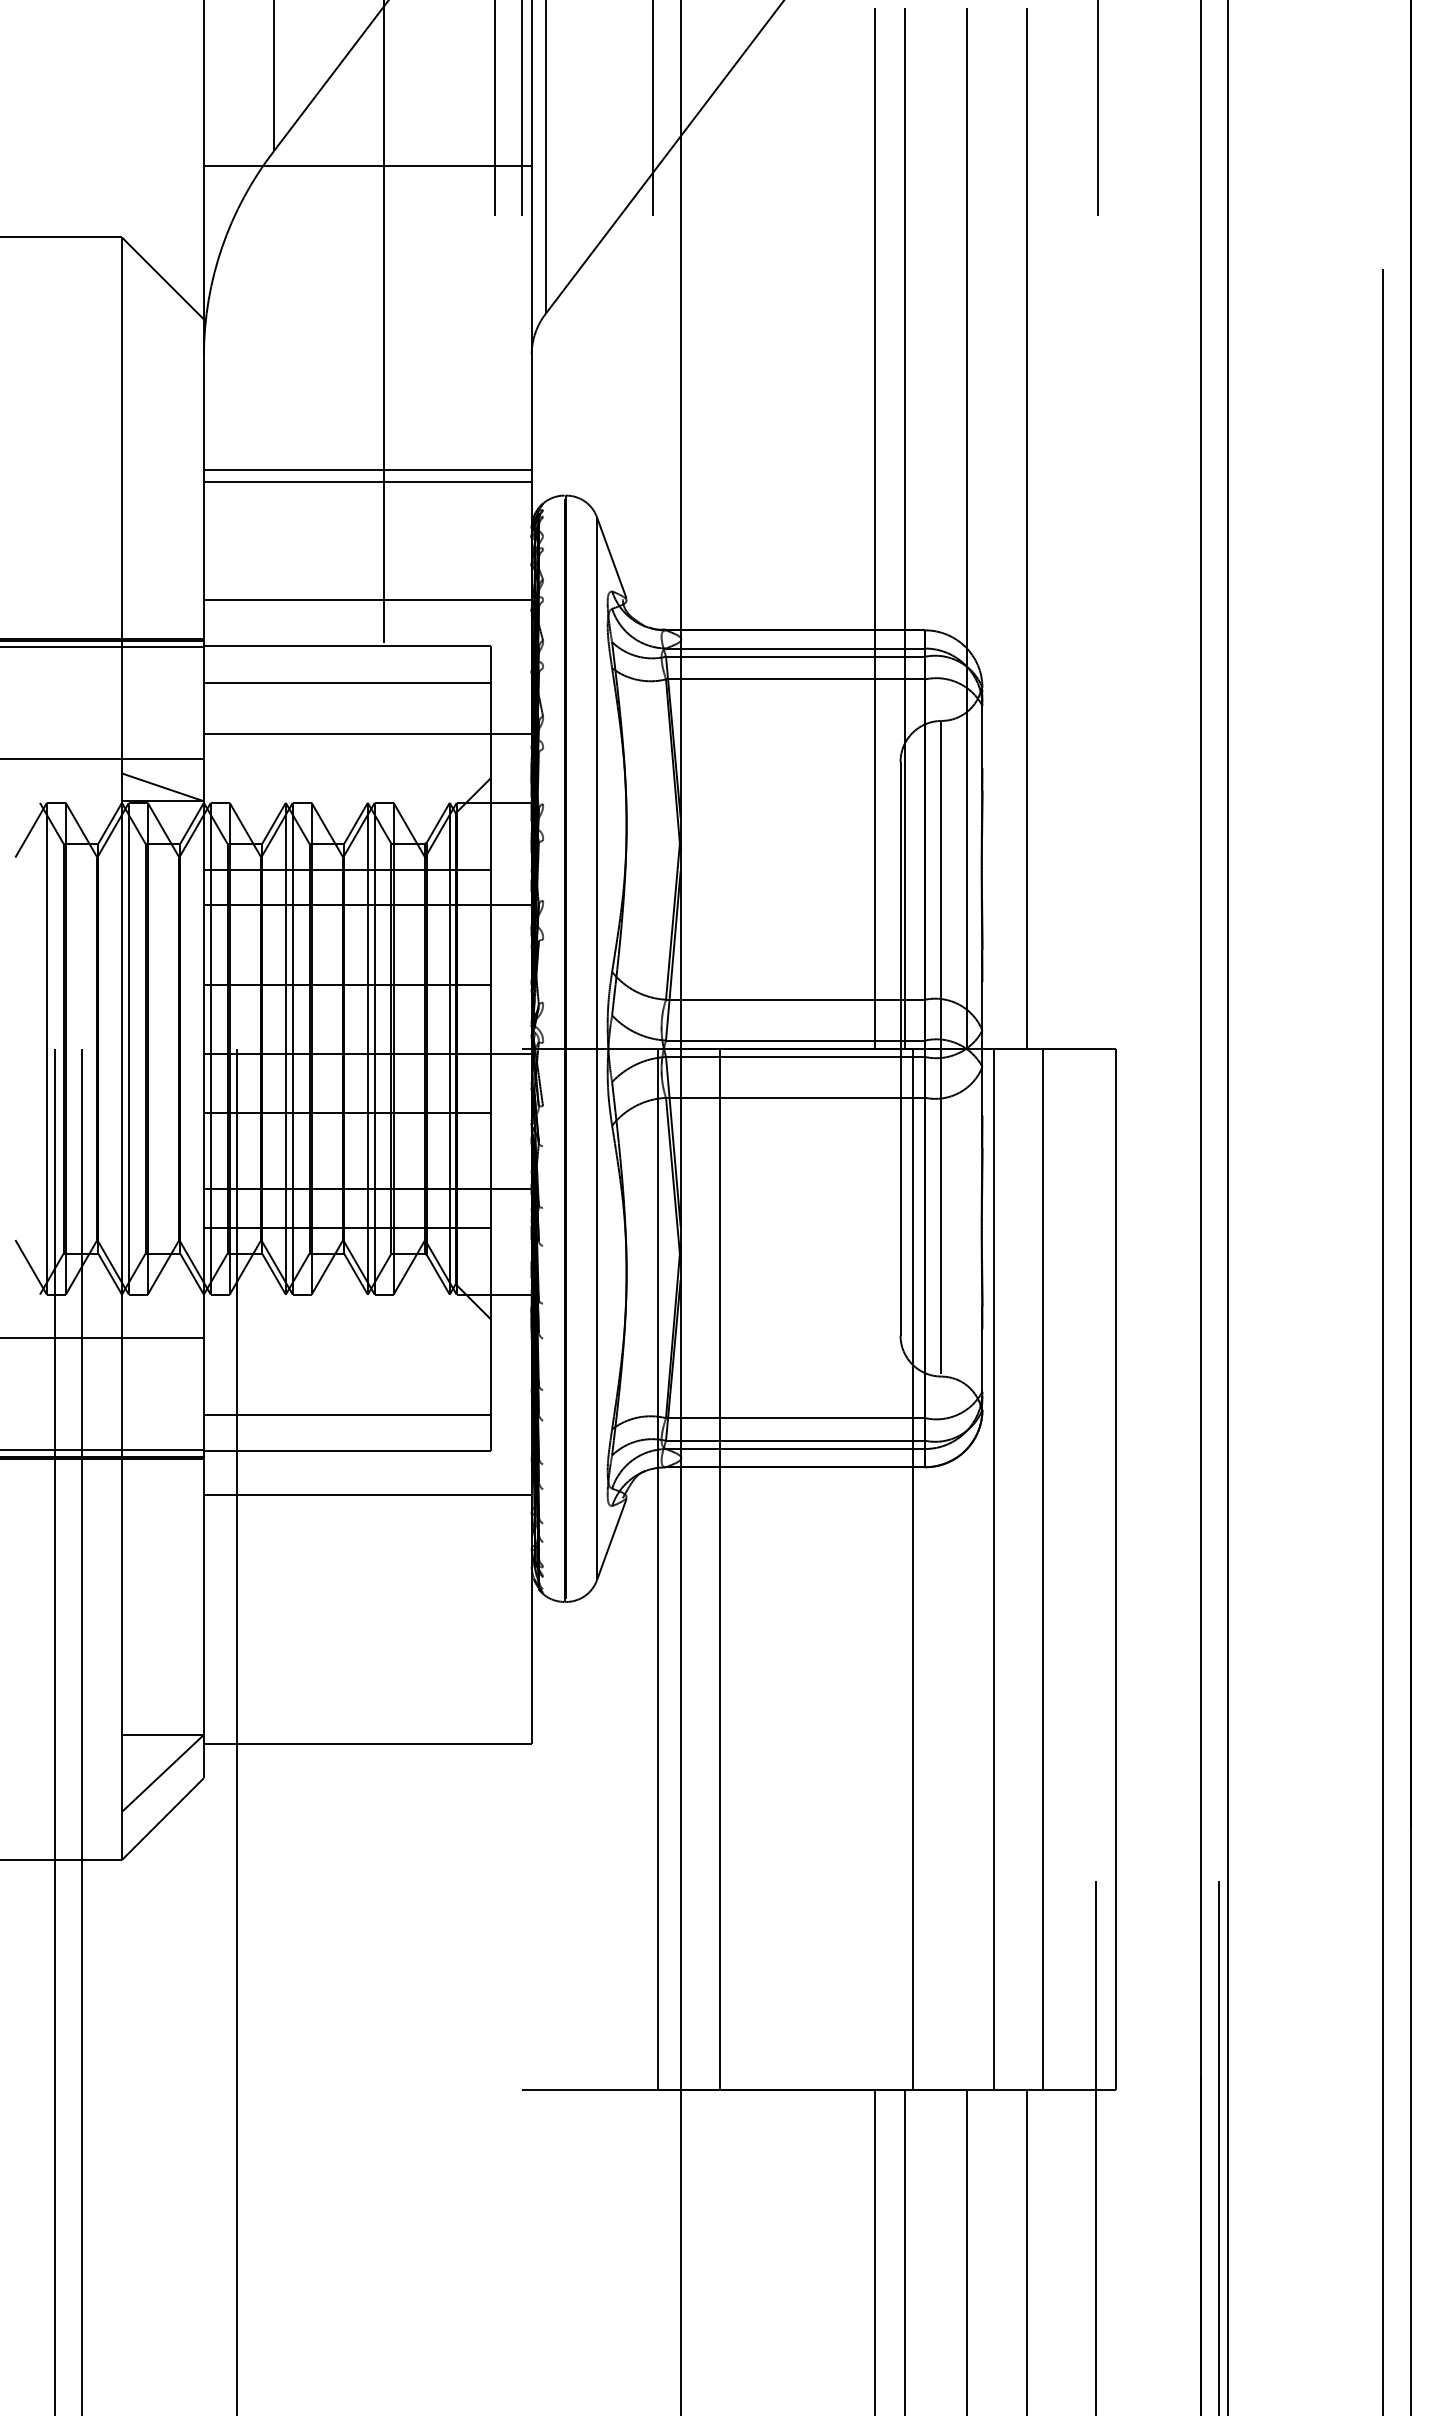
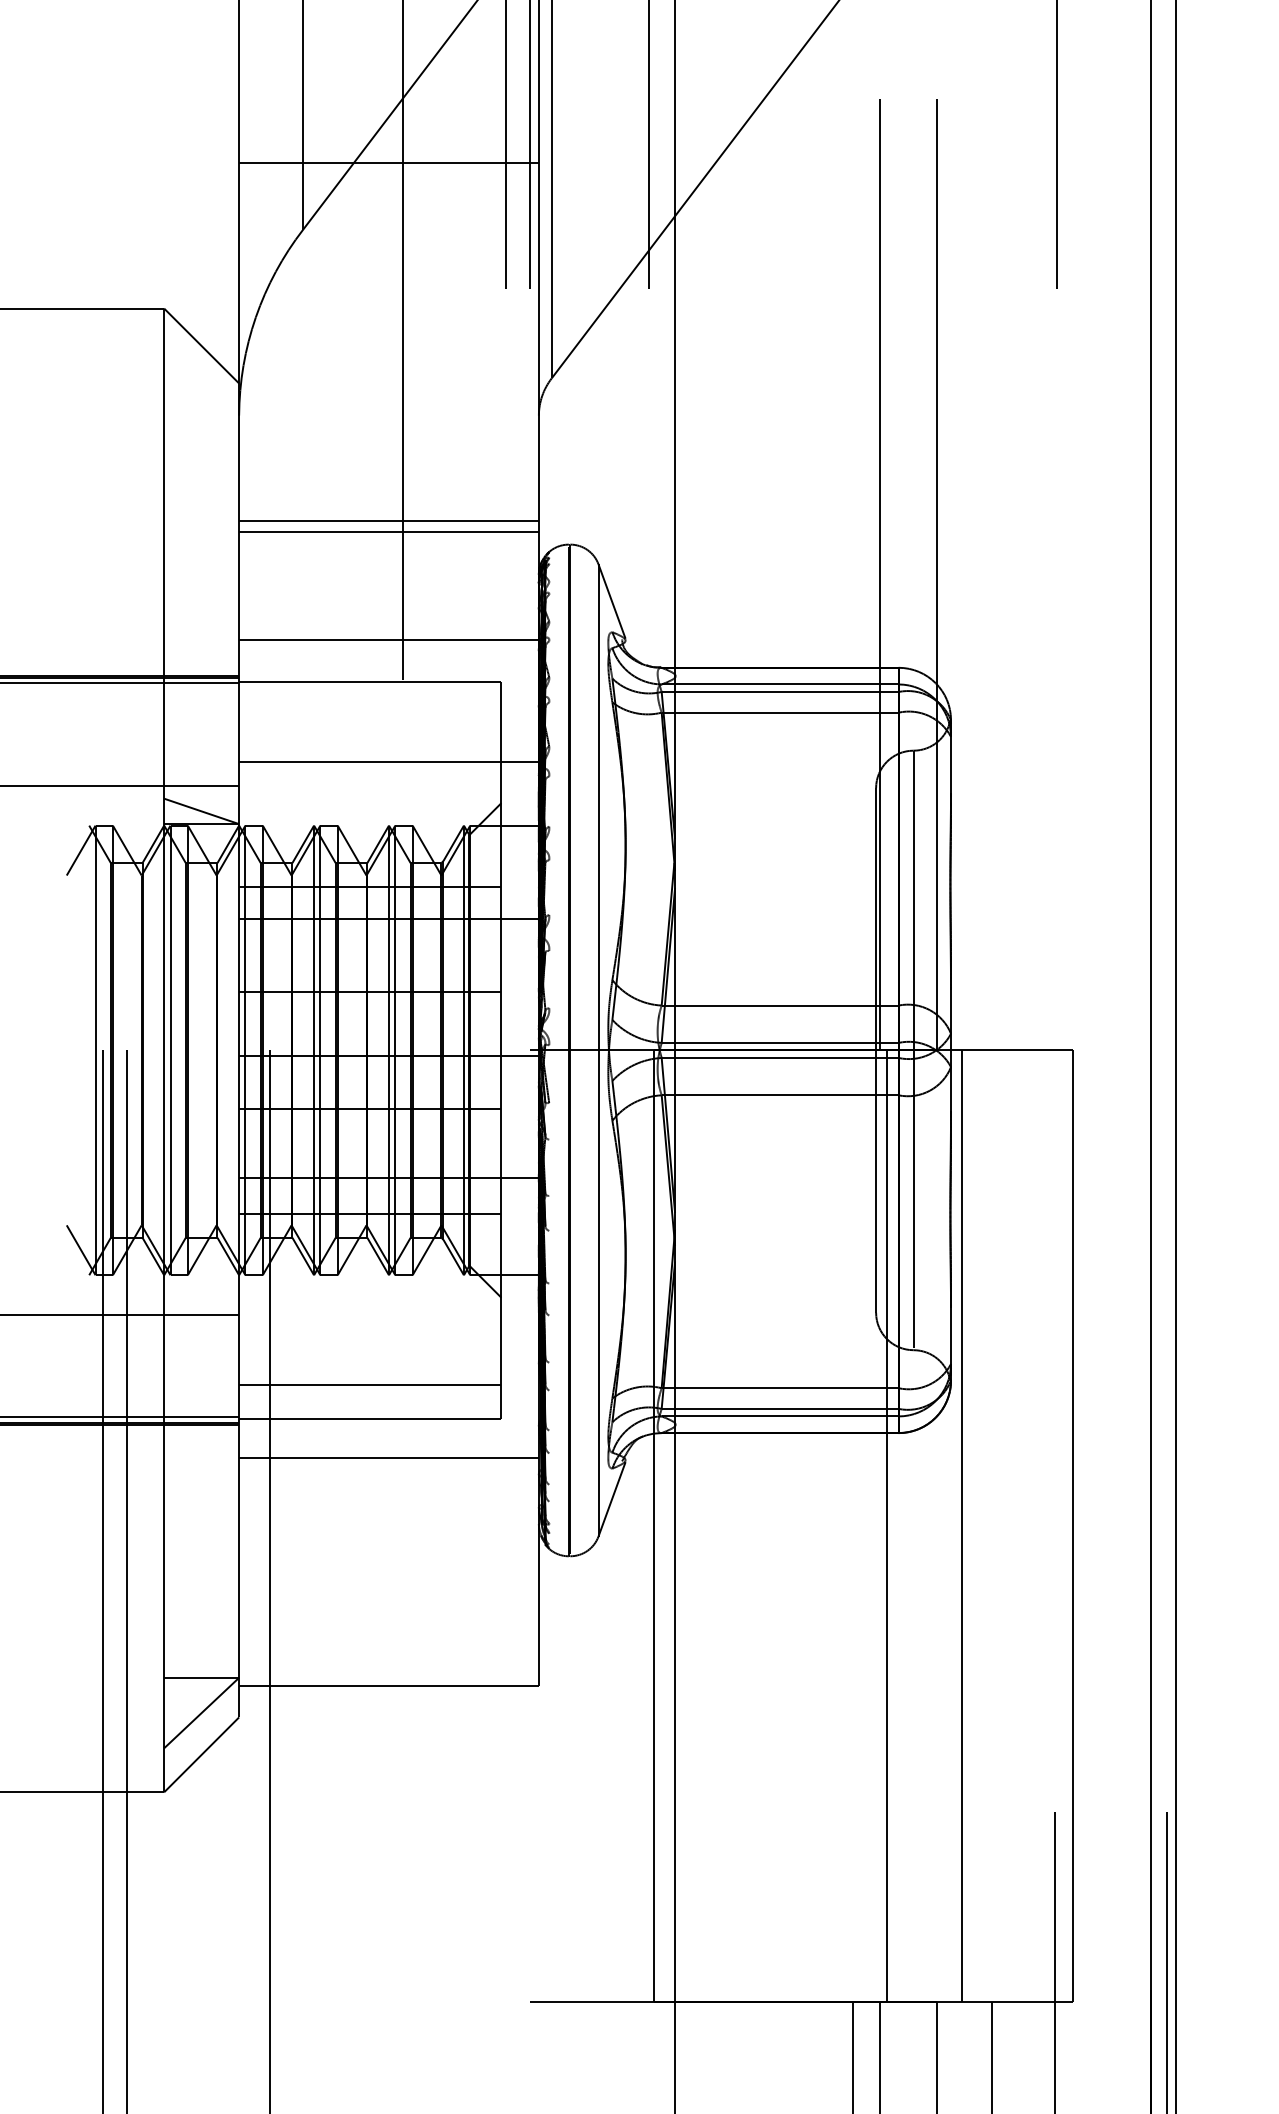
line: (367, 166) -> (388, 163), moved
line: (874, 527) -> (852, 573), removed
line: (1027, 527) -> (992, 573), removed
line: (346, 682) -> (369, 715), removed
line: (720, 1568) -> (711, 1525), removed
line: (1042, 1568) -> (1005, 1525), removed

